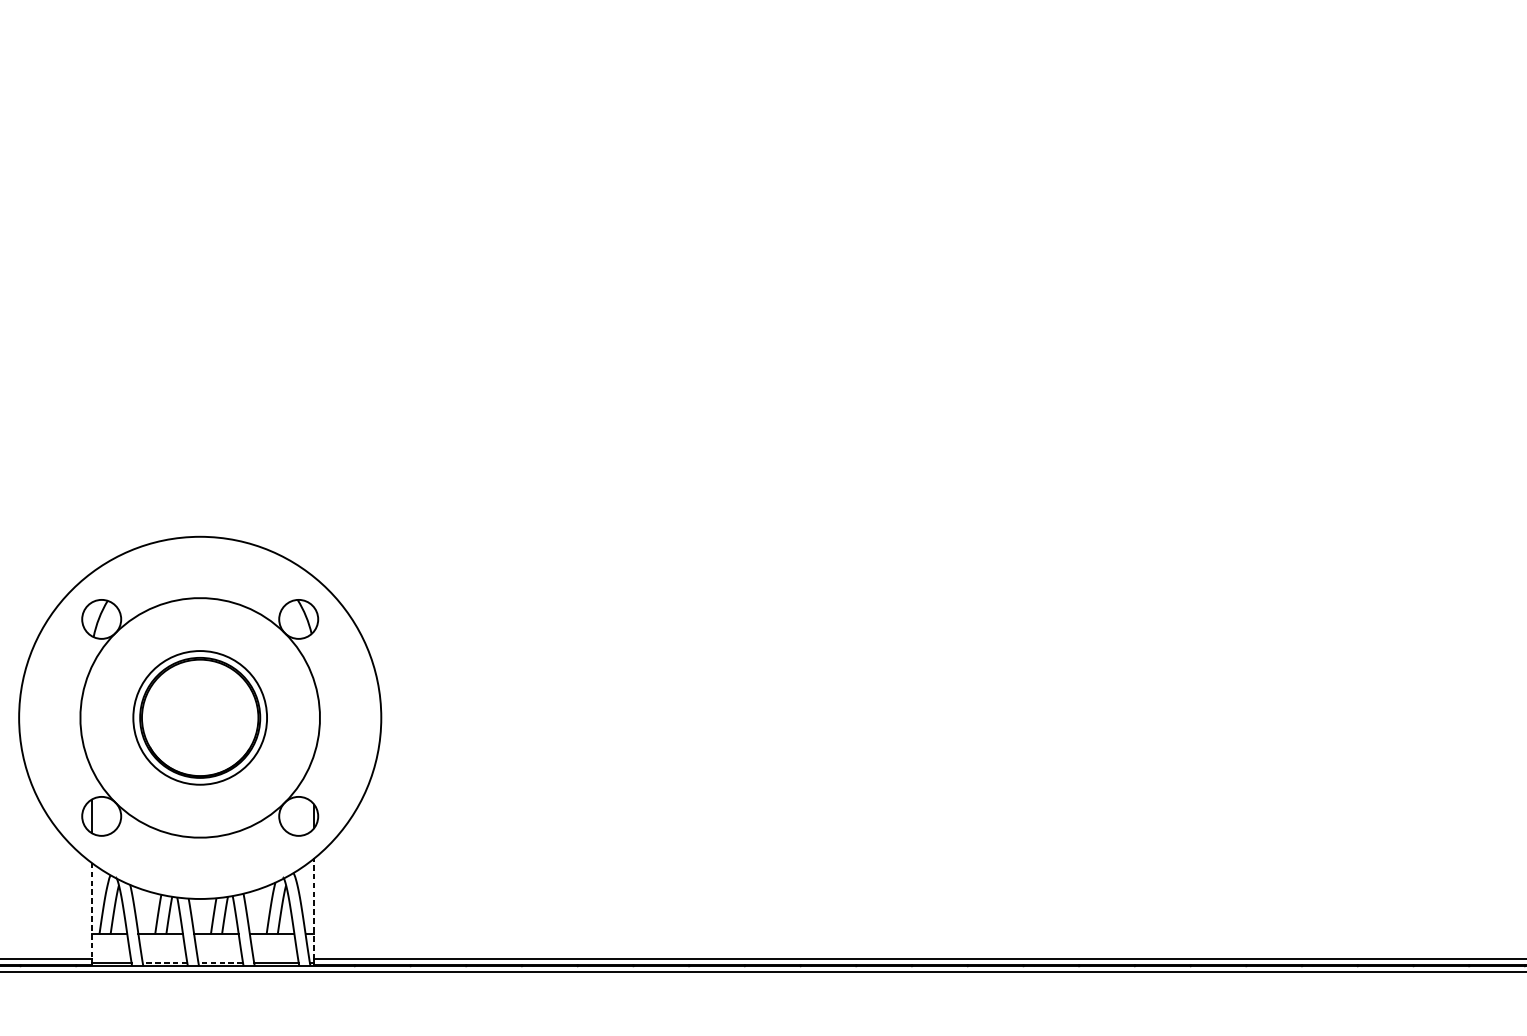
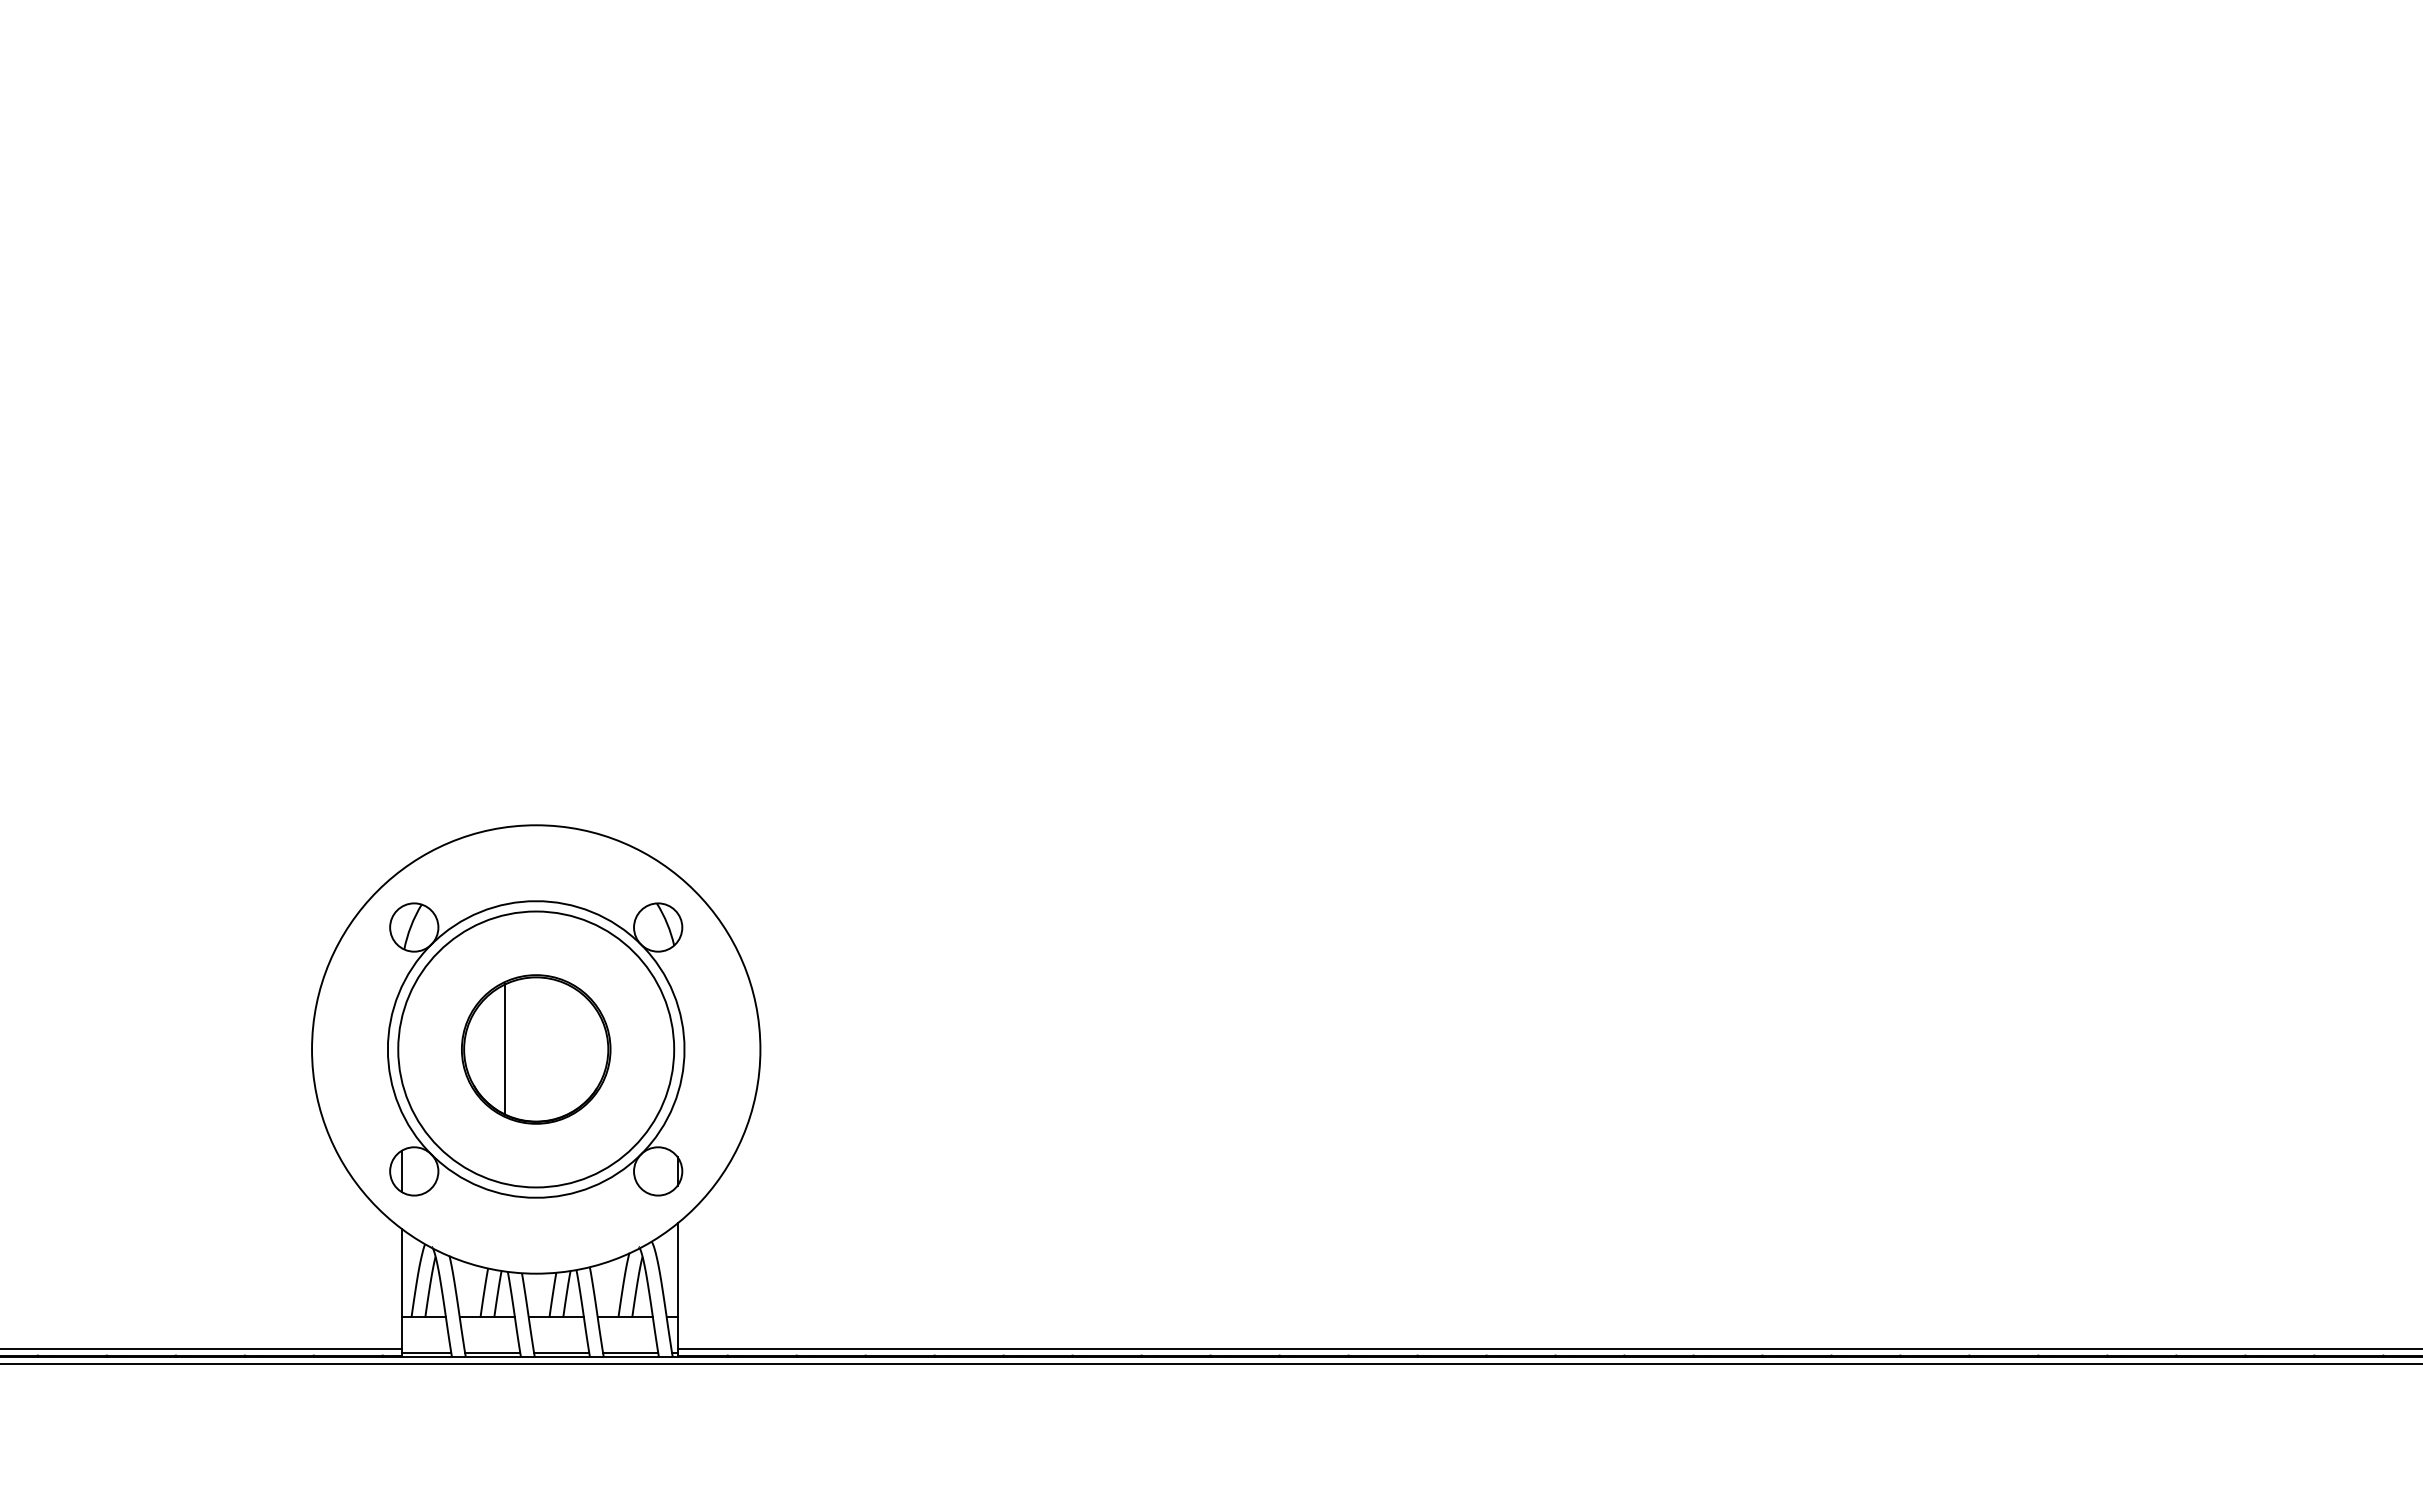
line: (175, 717) -> (505, 1049), added
circle: (200, 717) -> (536, 1049), size x1.67
line: (314, 909) -> (677, 1286), dashed -> solid
line: (91, 910) -> (401, 1288), dashed -> solid
line: (164, 962) -> (492, 1352), dashed -> solid
line: (220, 962) -> (561, 1352), dashed -> solid

